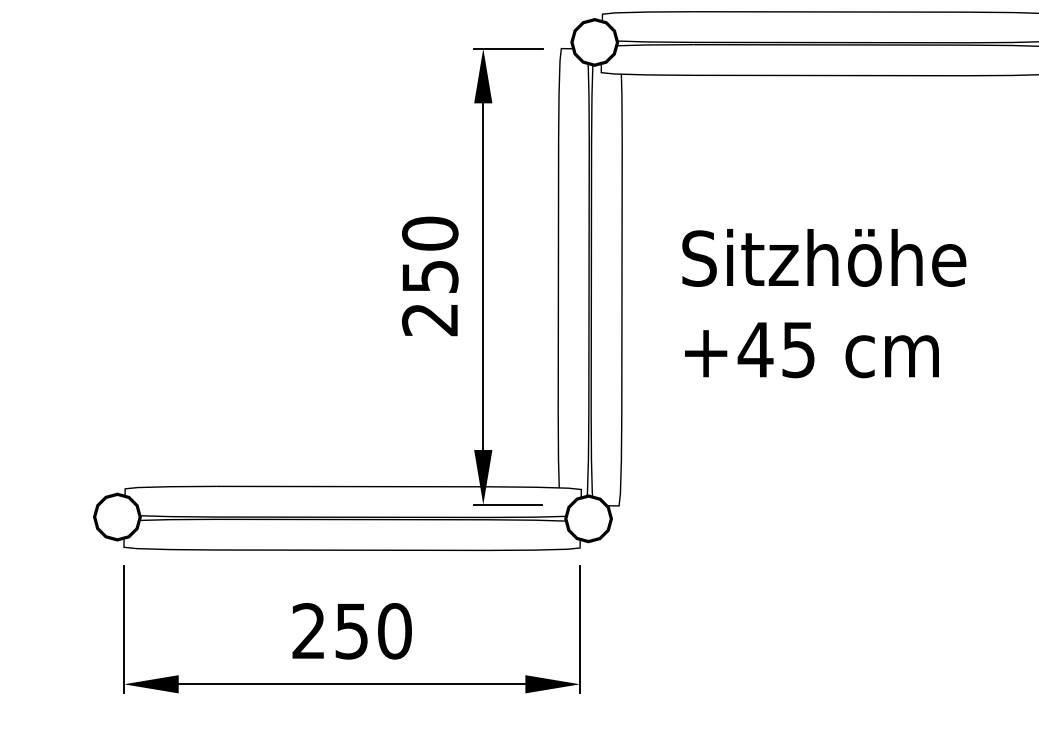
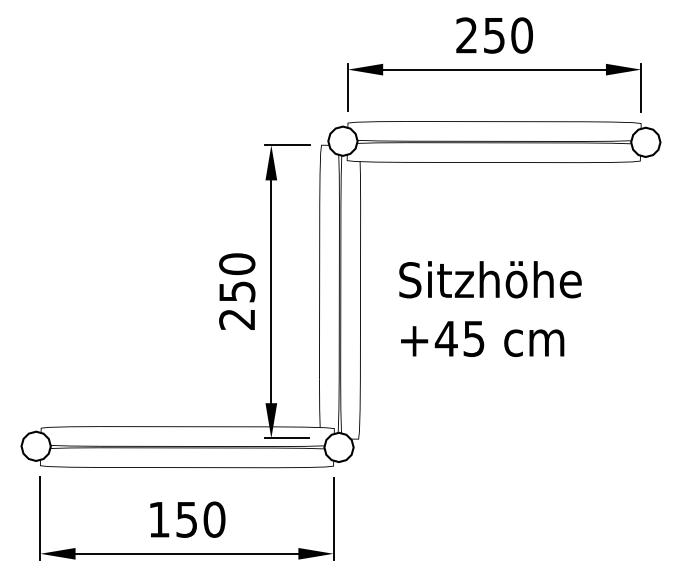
text: (307, 630) -> (158, 519), 250 -> 150

